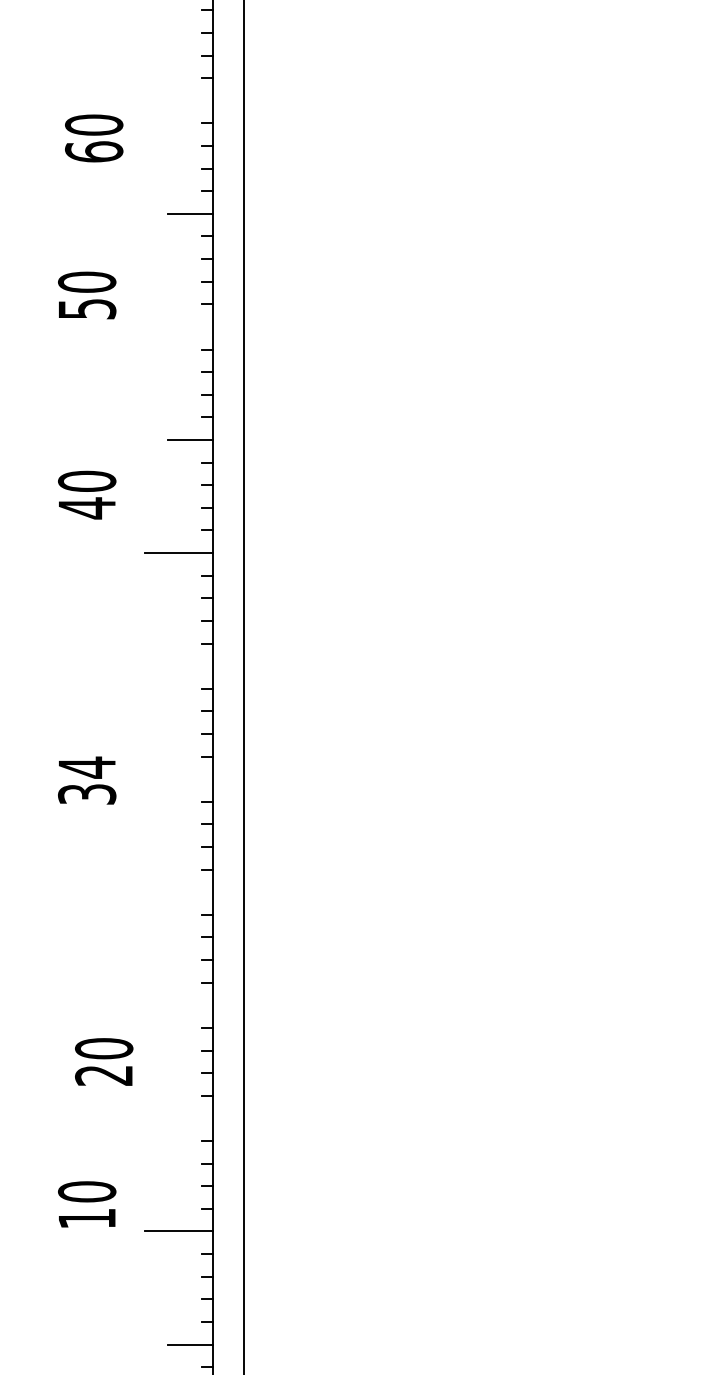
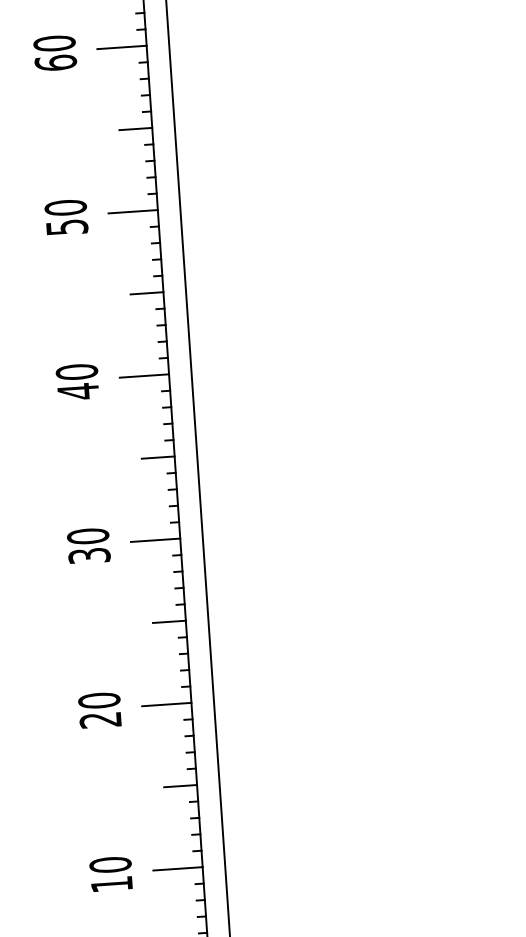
line: (179, 100) -> (122, 47), added
text: (94, 138) -> (55, 53), moved
text: (87, 295) -> (66, 217), moved
line: (179, 326) -> (133, 211), added
text: (87, 494) -> (77, 381), moved
line: (190, 666) -> (158, 457), added
text: (87, 767) -> (88, 536), 34 -> 30
line: (179, 779) -> (155, 540), added
line: (190, 892) -> (169, 622), added
line: (179, 1005) -> (167, 704), added
text: (104, 1061) -> (100, 709), moved
line: (190, 1118) -> (180, 786), added
text: (87, 1204) -> (111, 874), moved

